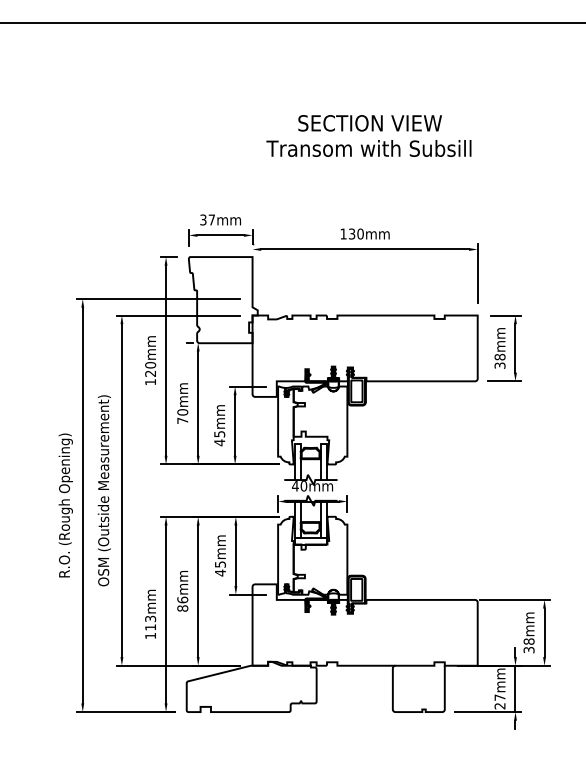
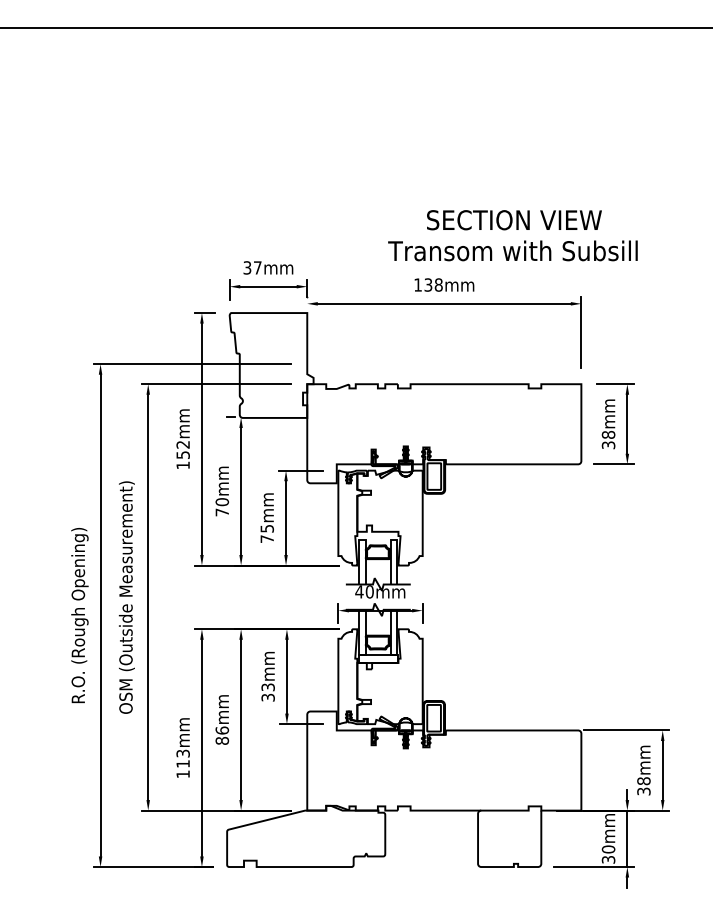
text: (368, 135) -> (512, 235), moved
text: (360, 233) -> (438, 284), 130mm -> 138mm
text: (150, 369) -> (182, 449), 120mm -> 152mm
text: (219, 442) -> (266, 538), 45mm -> 75mm
text: (219, 568) -> (267, 692), 45mm -> 33mm
text: (499, 701) -> (608, 854), 27mm -> 30mm

